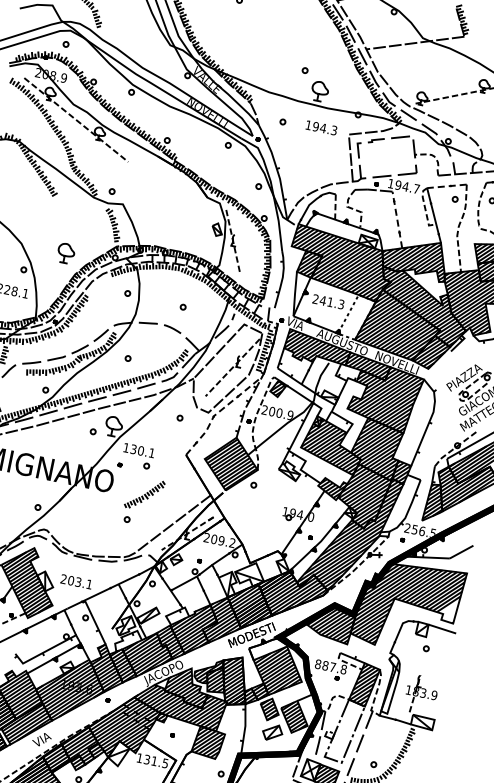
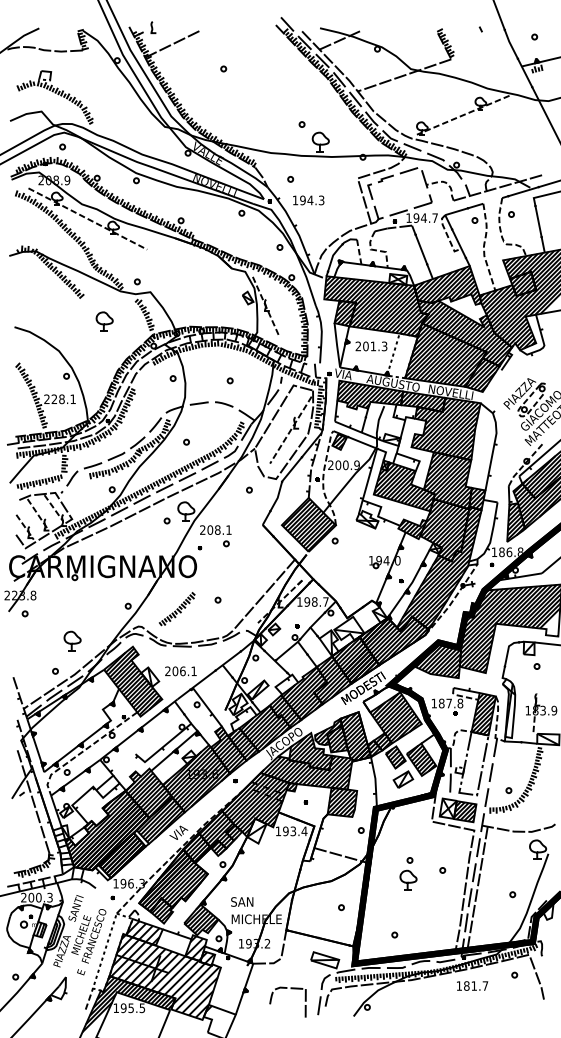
text: (321, 127) -> (308, 200), moved
line: (447, 186) -> (464, 209), dashed -> solid
line: (397, 220) -> (422, 252), dashed -> solid
part: (65, 253) -> (104, 321), moved
text: (322, 300) -> (365, 346), 241.3 -> 201.3
line: (218, 412) -> (285, 476), dashed -> solid
text: (133, 448) -> (210, 529), 130.1 -> 208.1
part: (143, 494) -> (176, 609), moved
text: (420, 531) -> (507, 552), 256.5 -> 186.8
text: (219, 539) -> (312, 601), 209.2 -> 198.7
text: (78, 582) -> (182, 671), 203.1 -> 206.1
text: (318, 664) -> (434, 703), 887.8 -> 187.8
text: (156, 761) -> (295, 831), 131.5 -> 193.4

